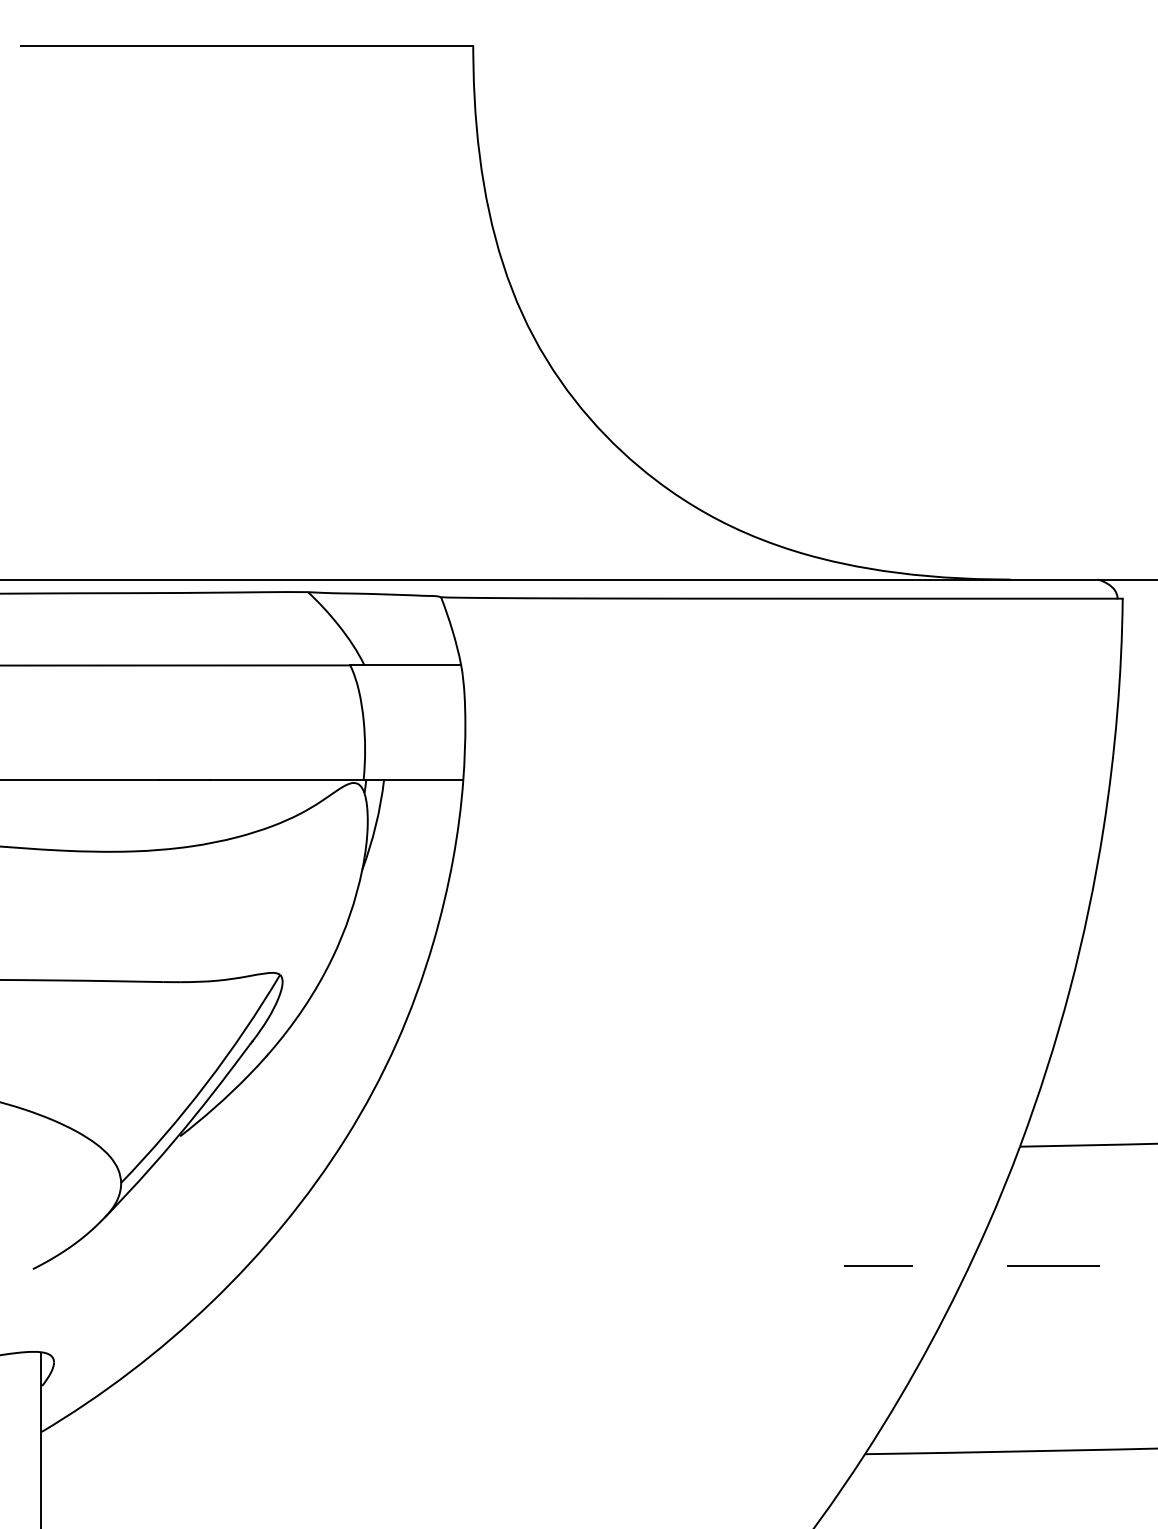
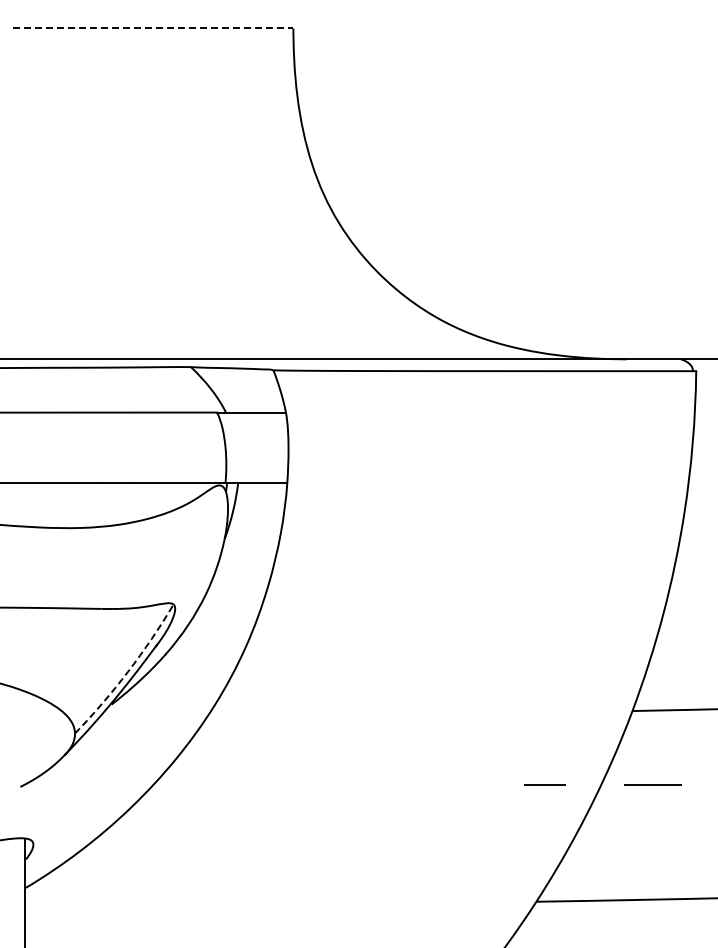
line: (247, 46) -> (153, 28), solid -> dashed
arc: (207, 1082) -> (128, 671), solid -> dashed

